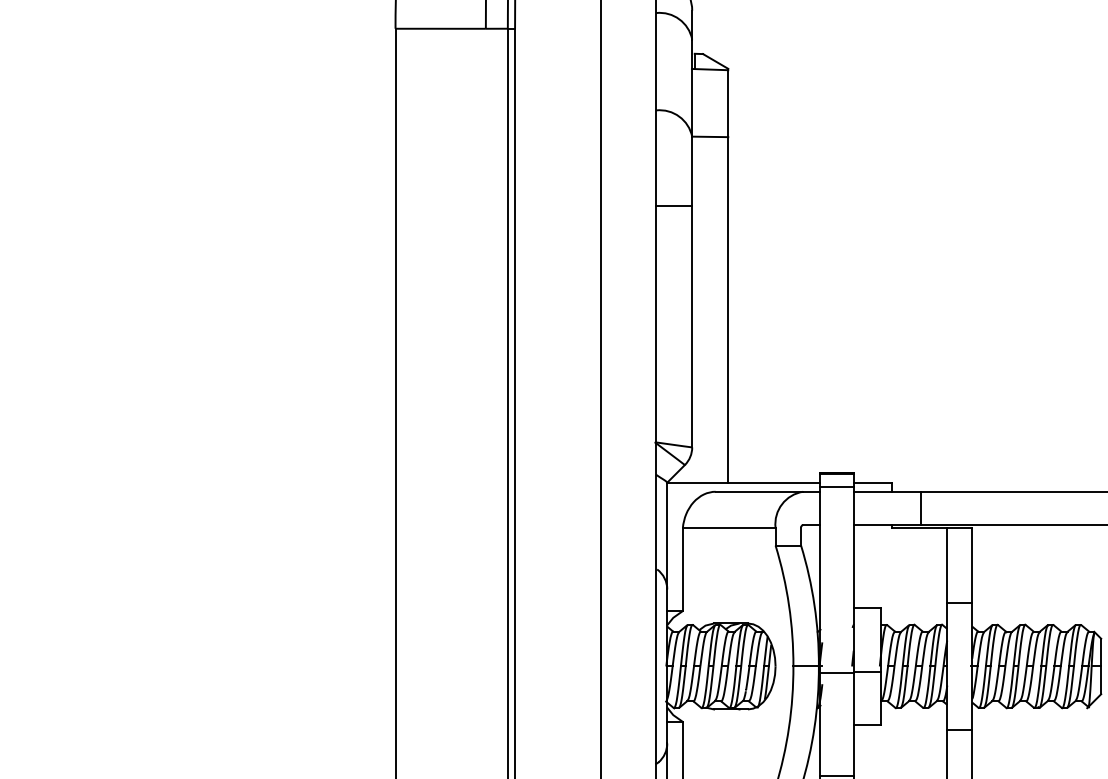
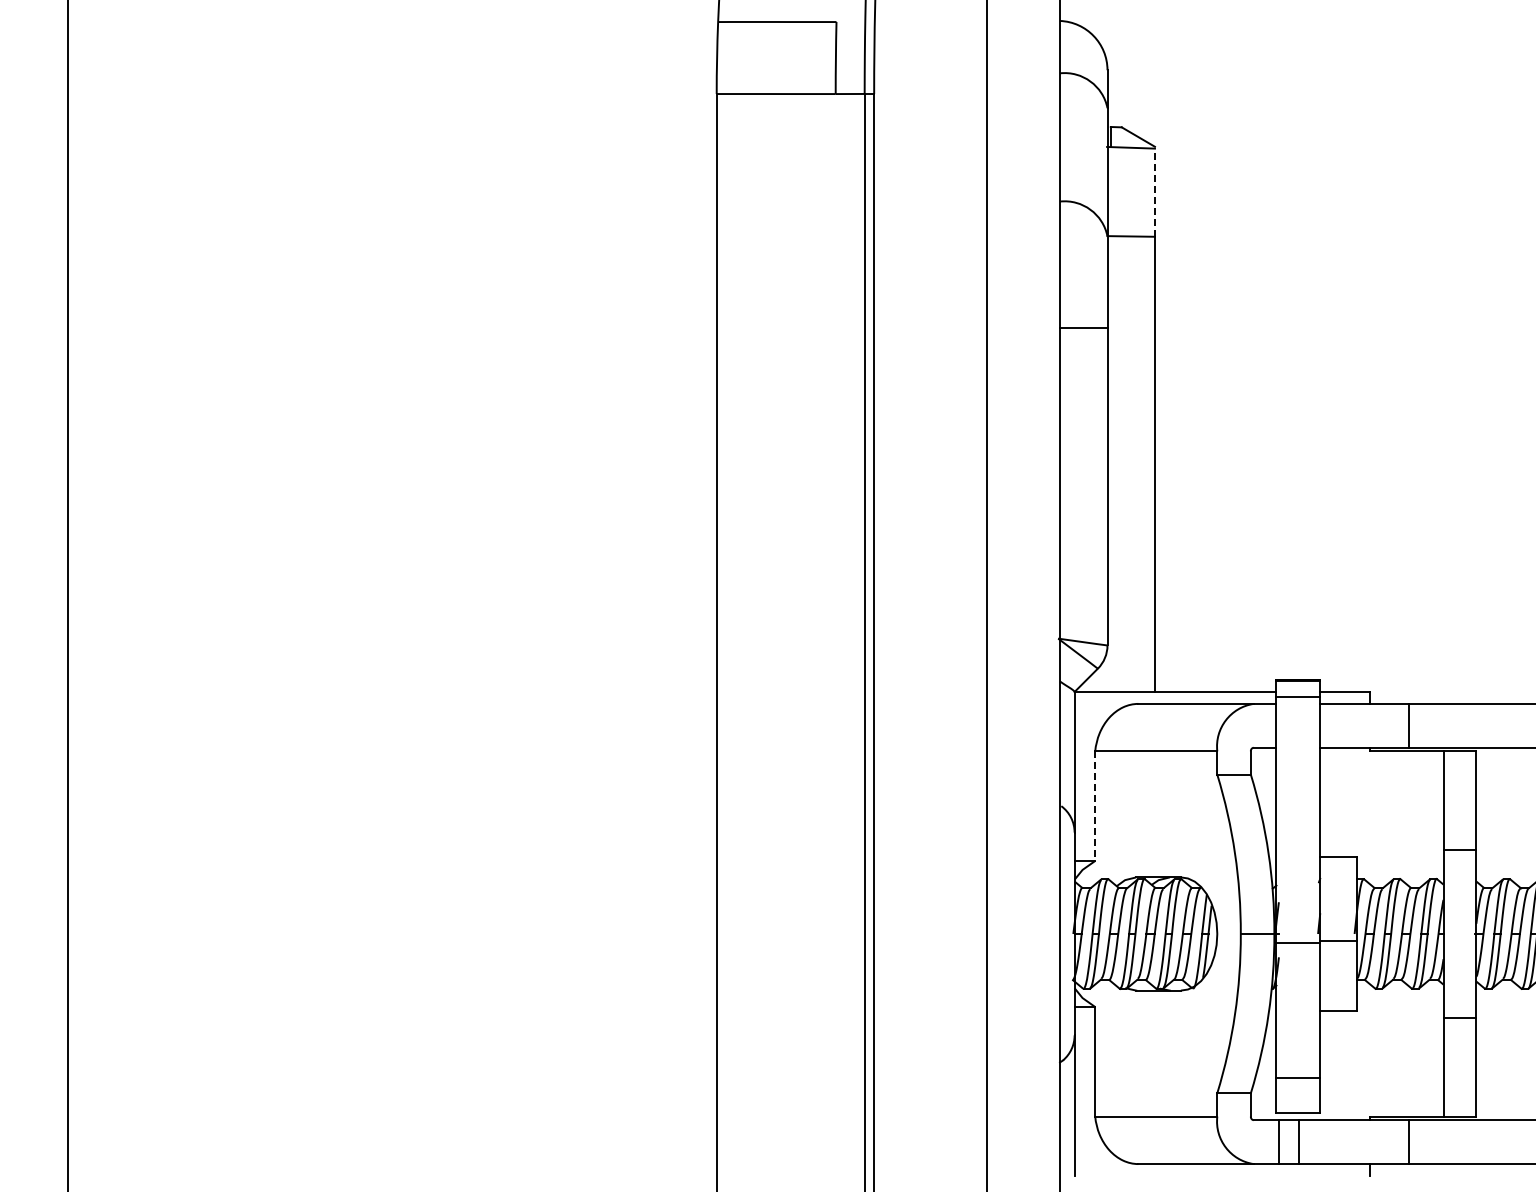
line: (727, 103) -> (1154, 192), solid -> dashed
line: (683, 569) -> (1095, 806), solid -> dashed

